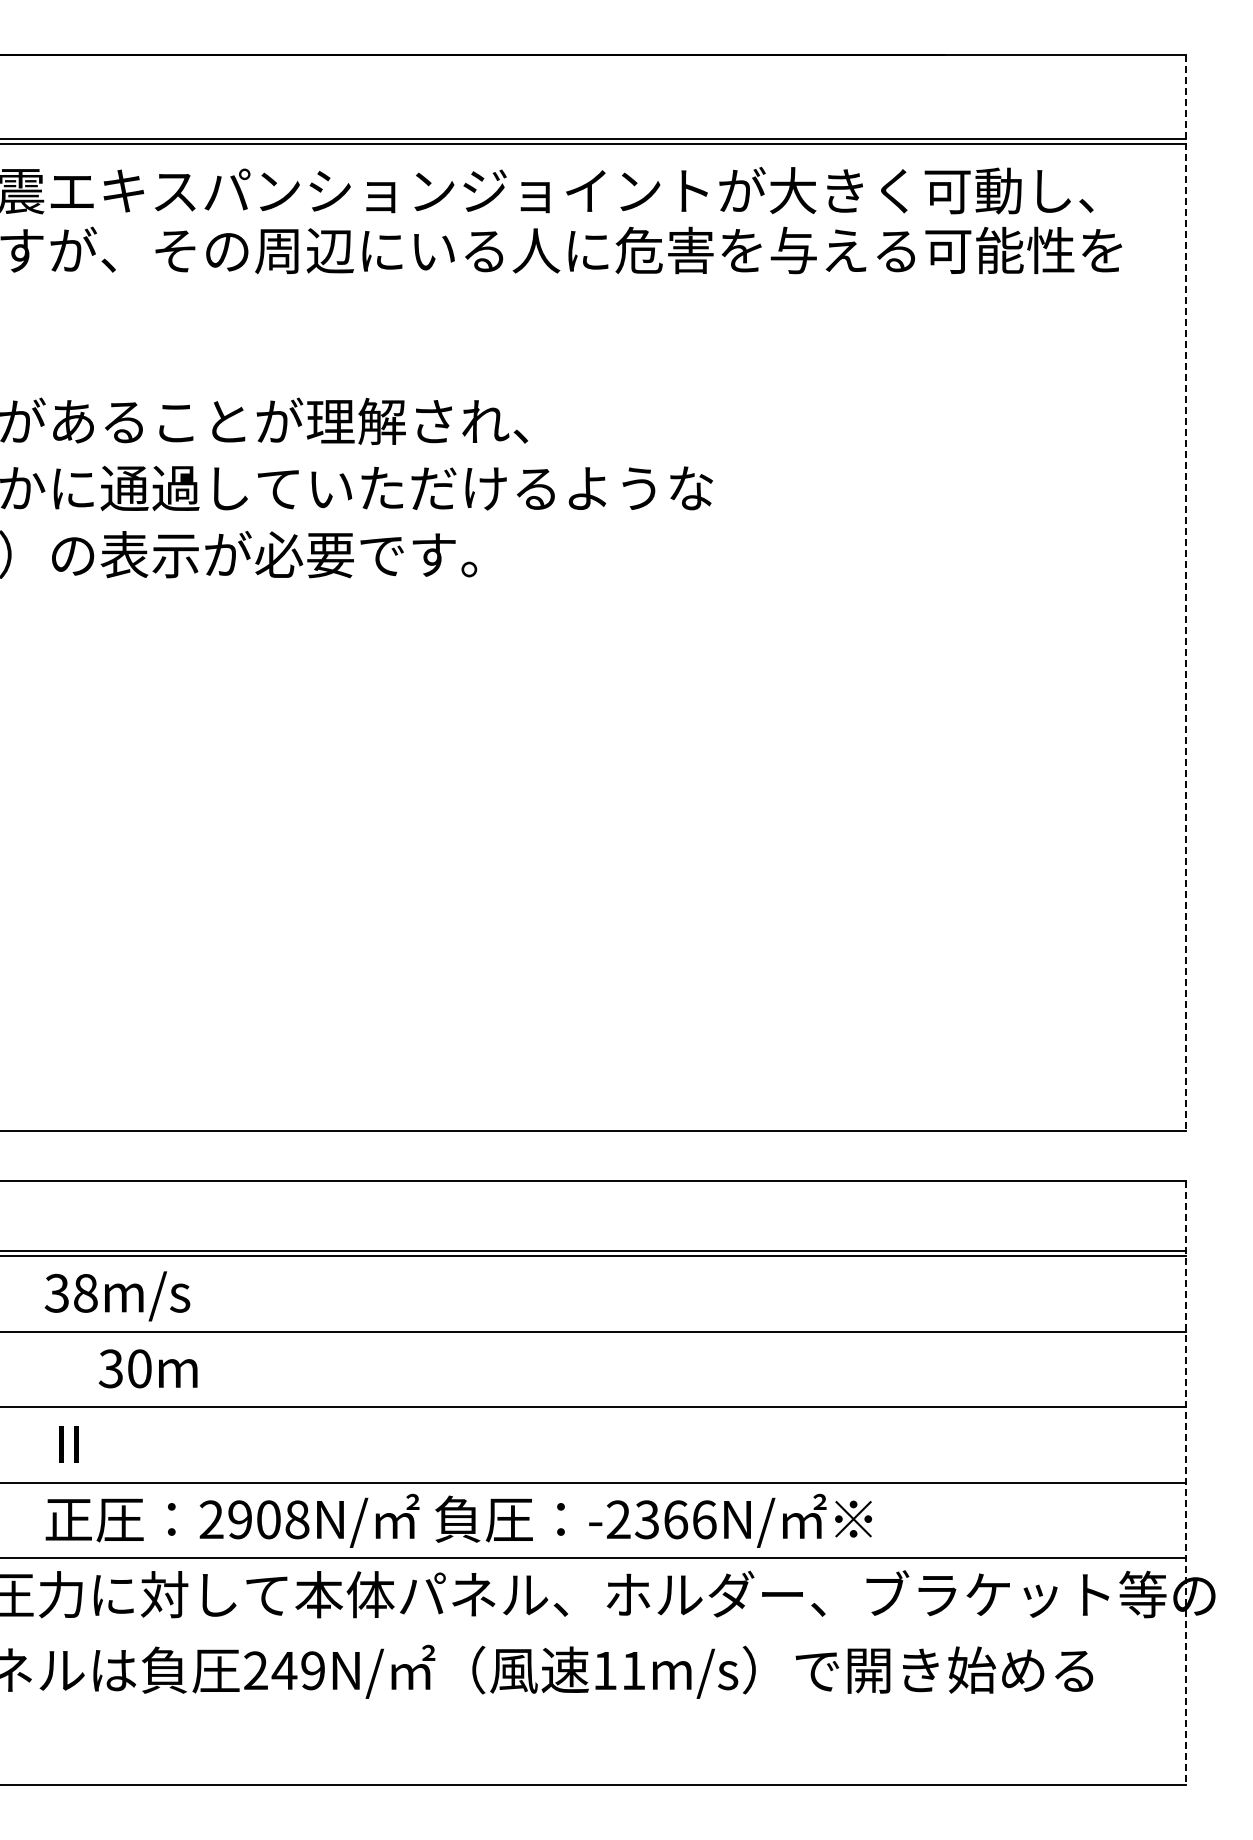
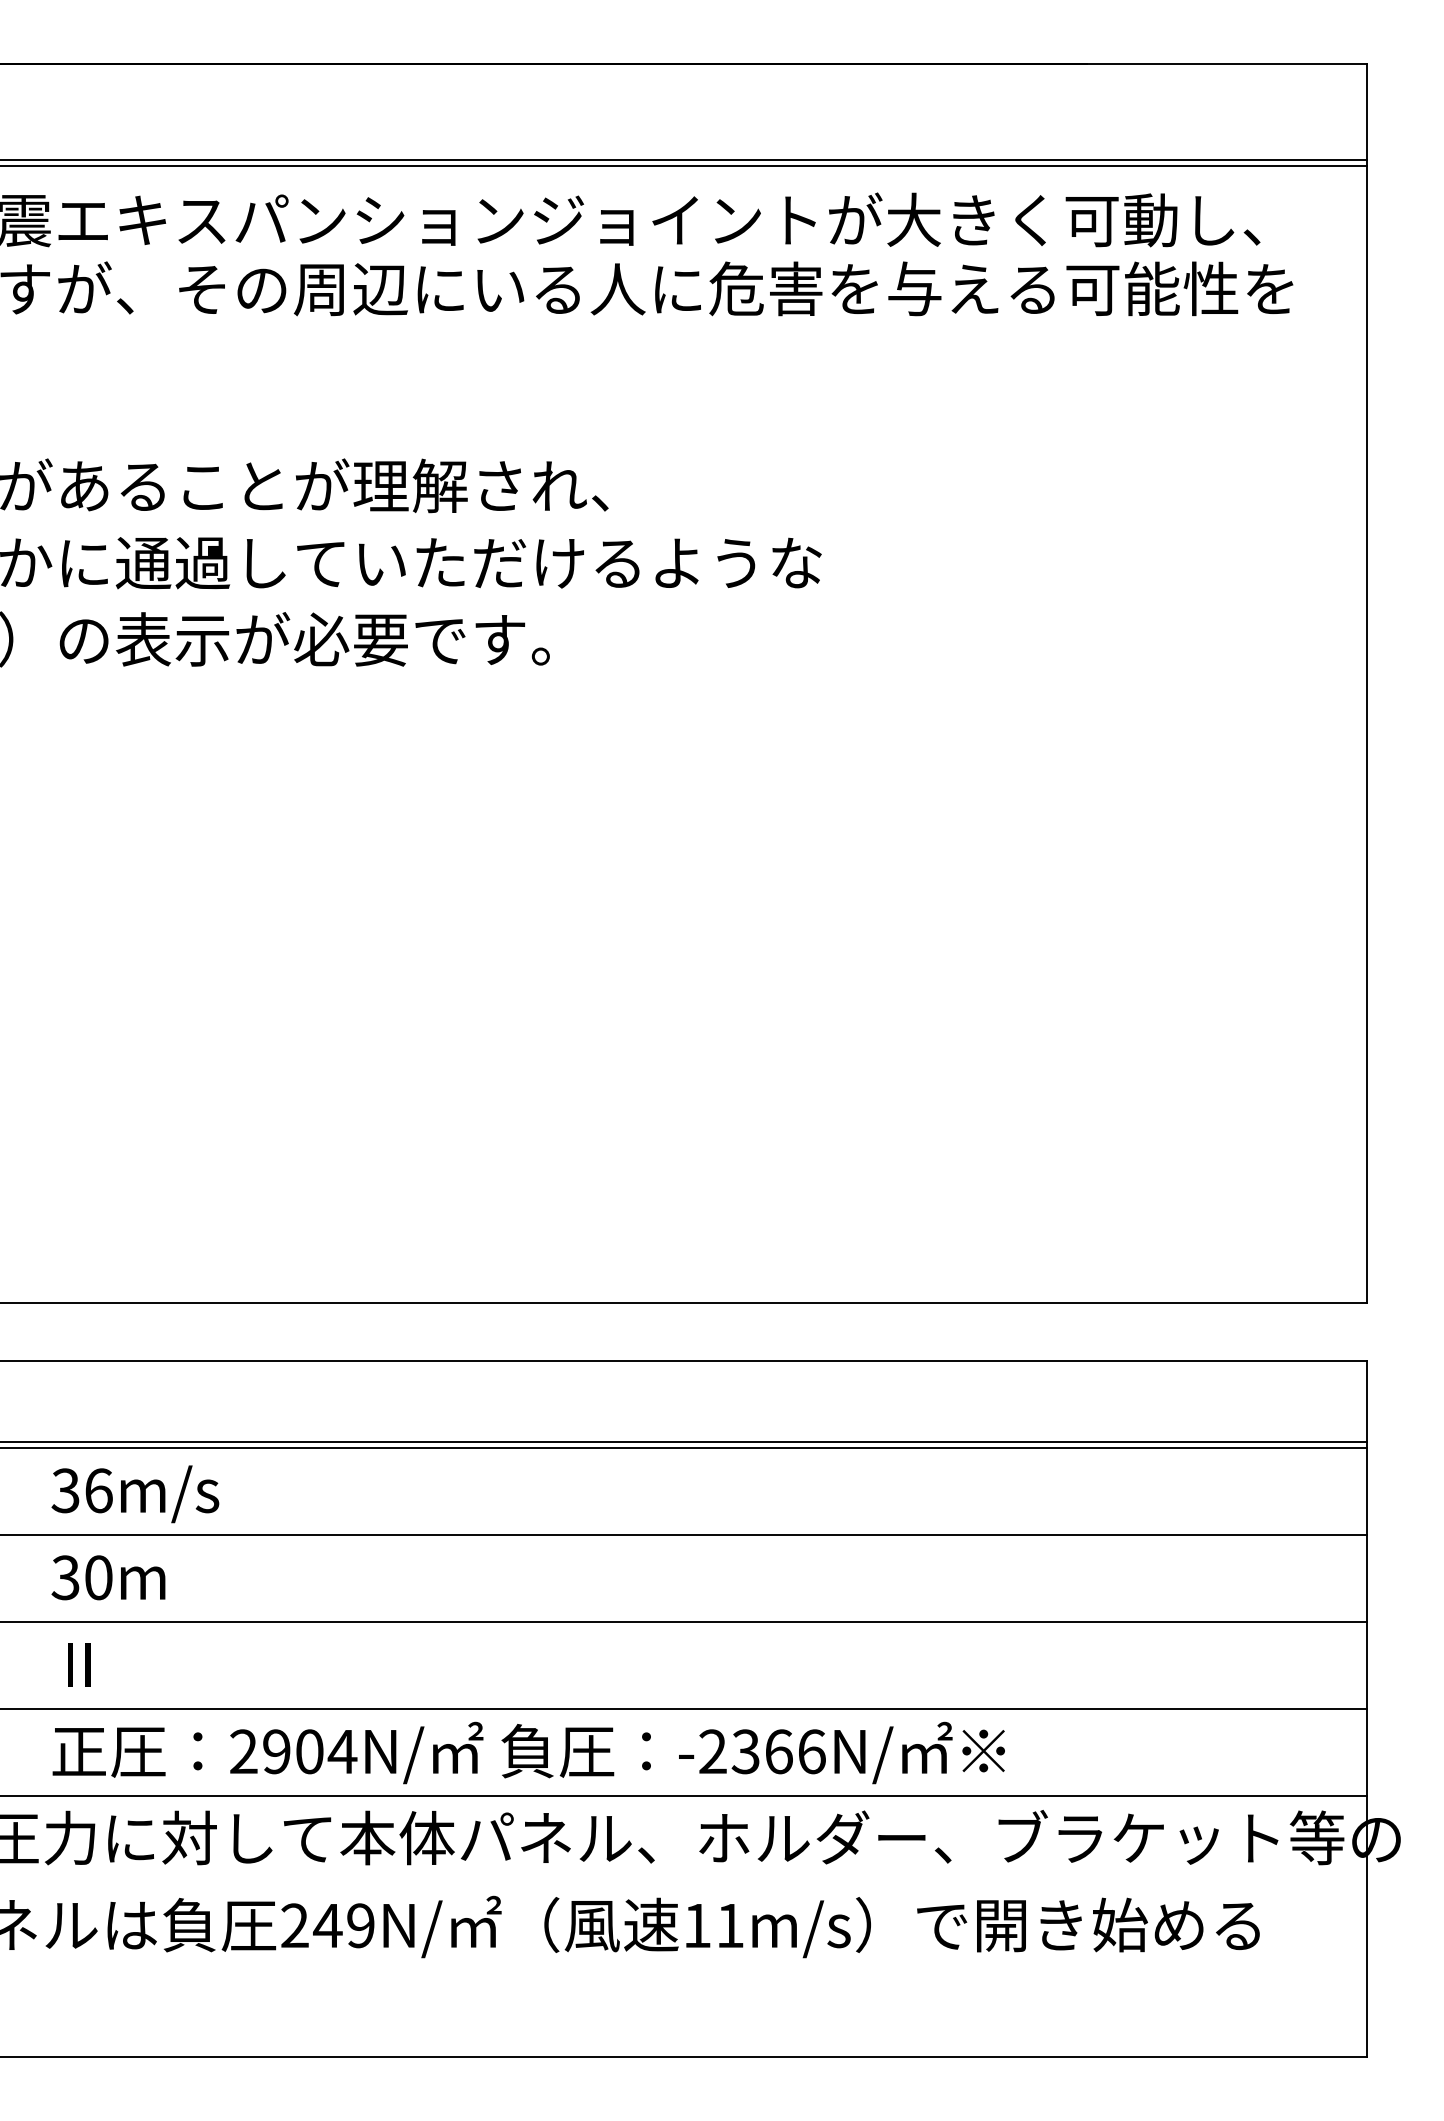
line: (1186, 592) -> (1367, 683), dashed -> solid
text: (85, 1292) -> (98, 1489), 38m/s -> 36m/s
text: (147, 1368) -> (107, 1577), moved
line: (1186, 1482) -> (1367, 1708), dashed -> solid
text: (297, 1519) -> (342, 1751), 2908N/ -> 2904N/

